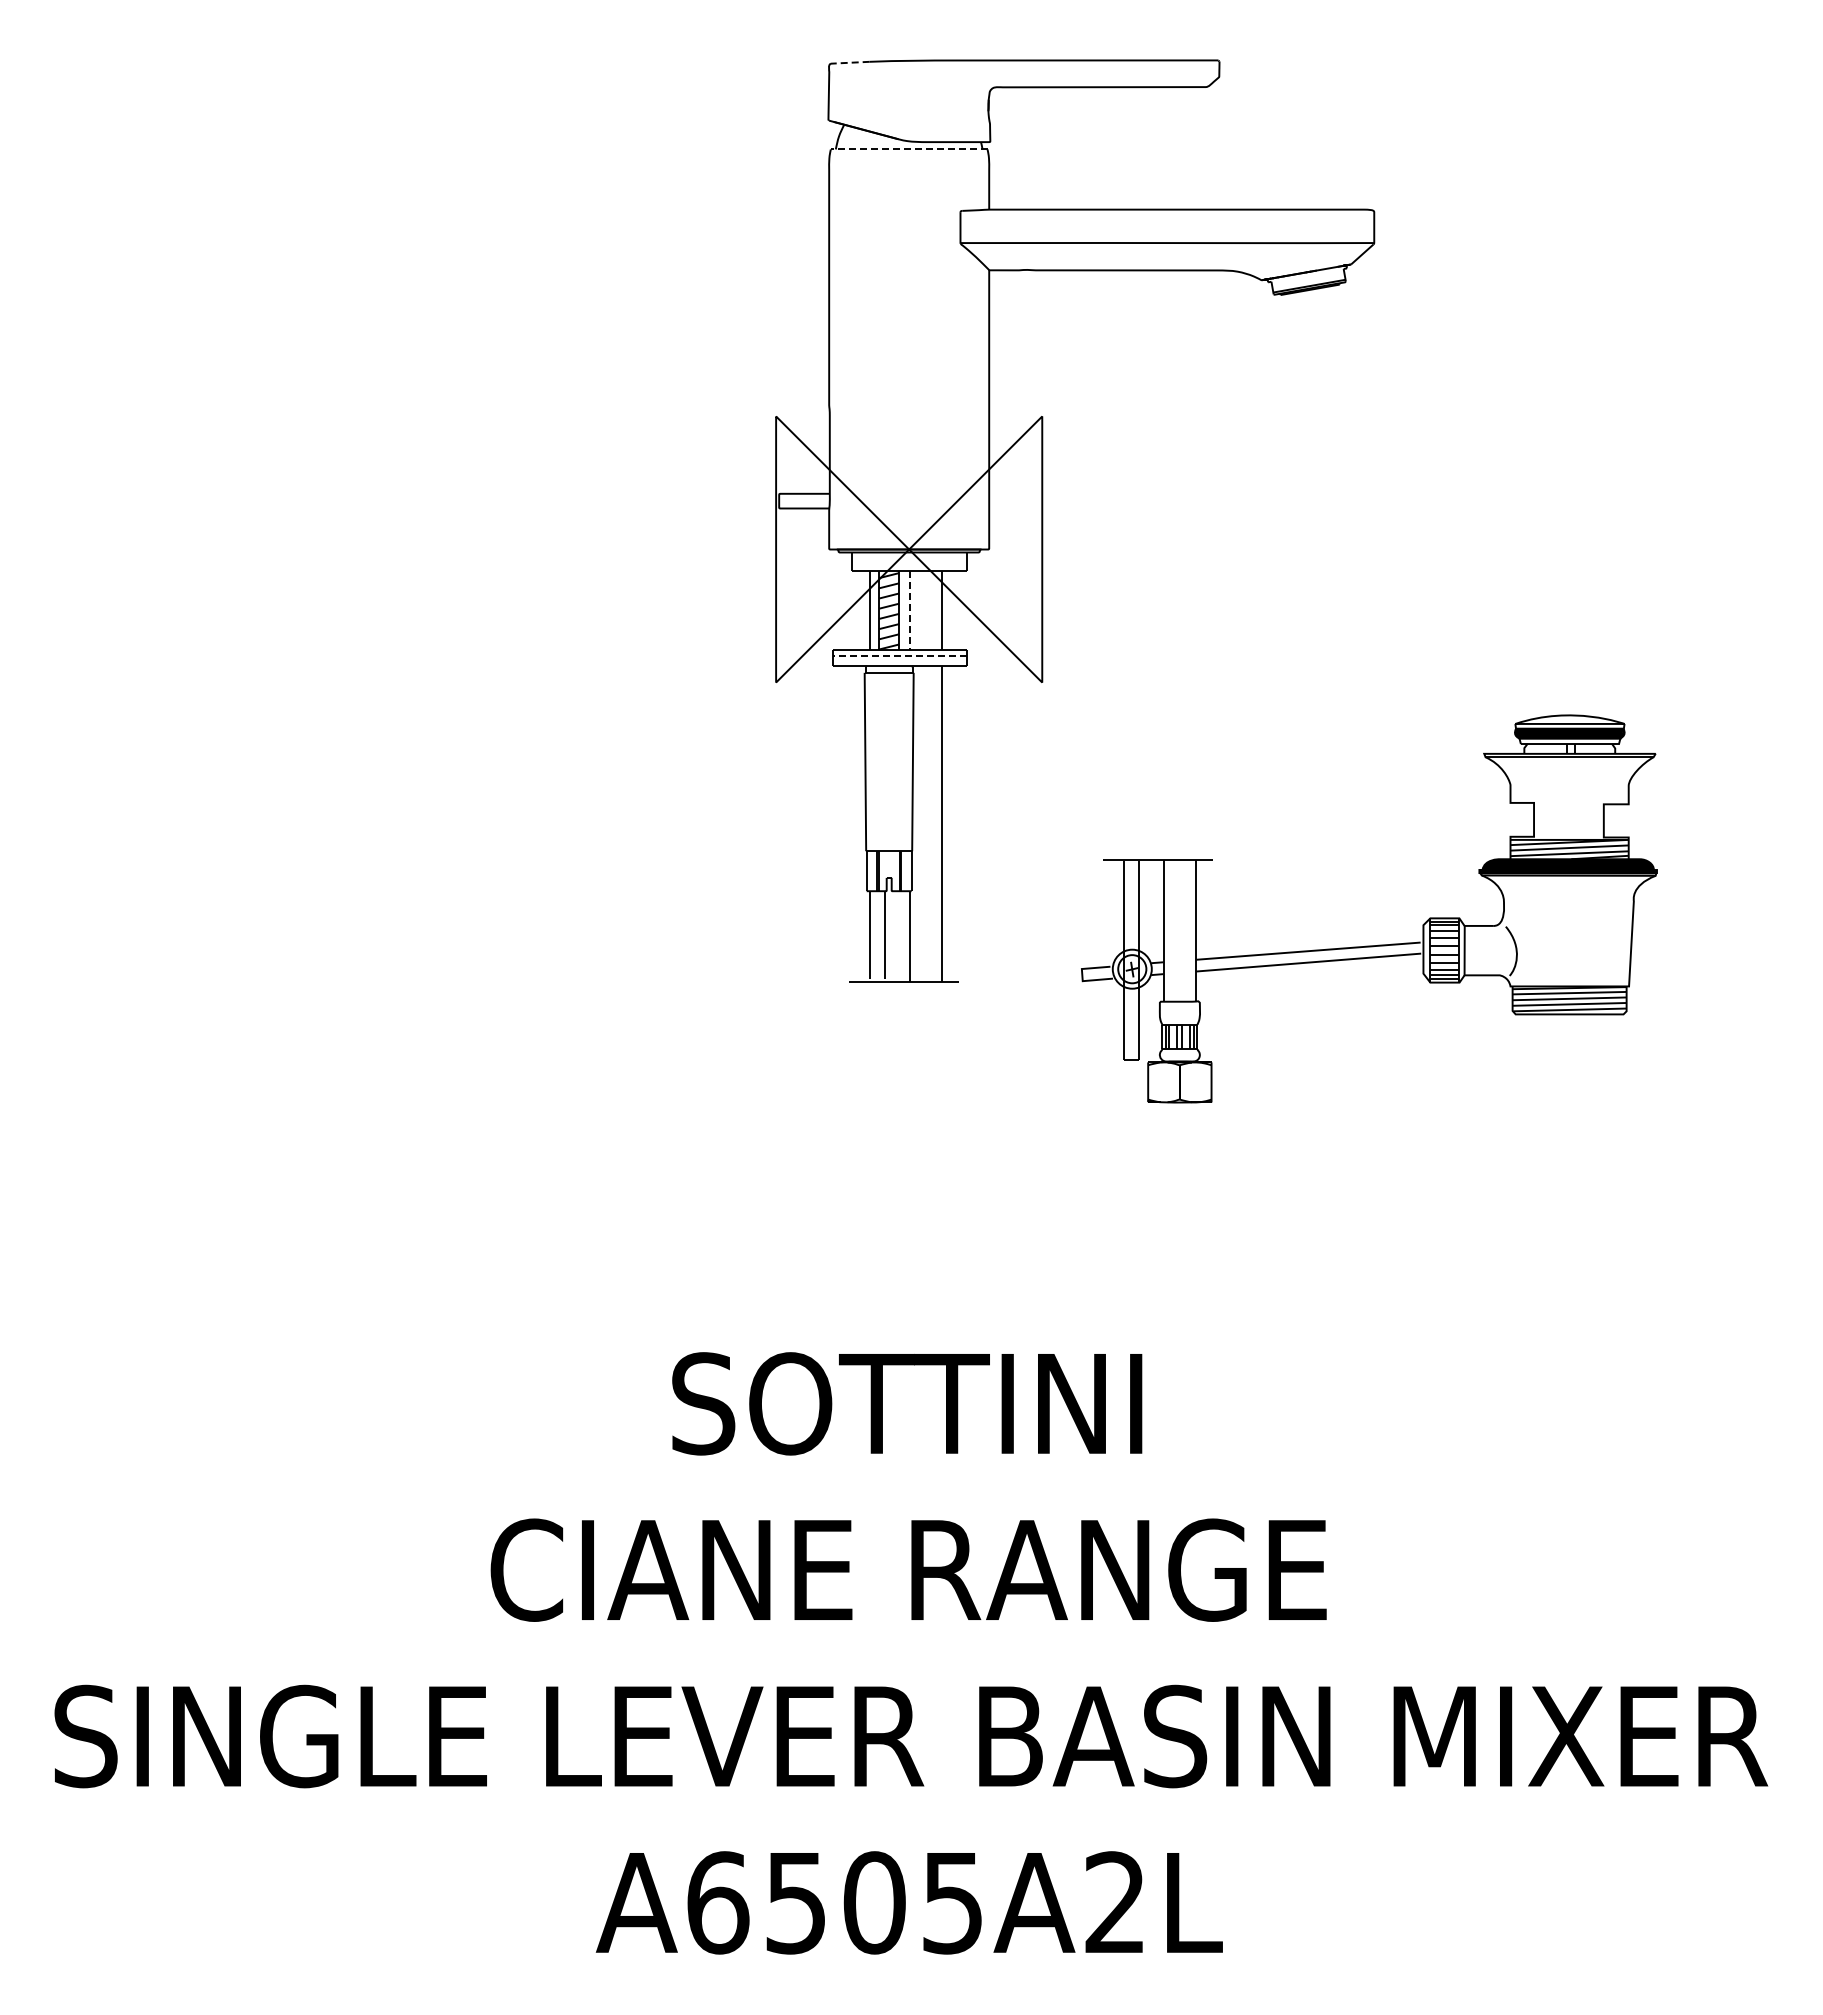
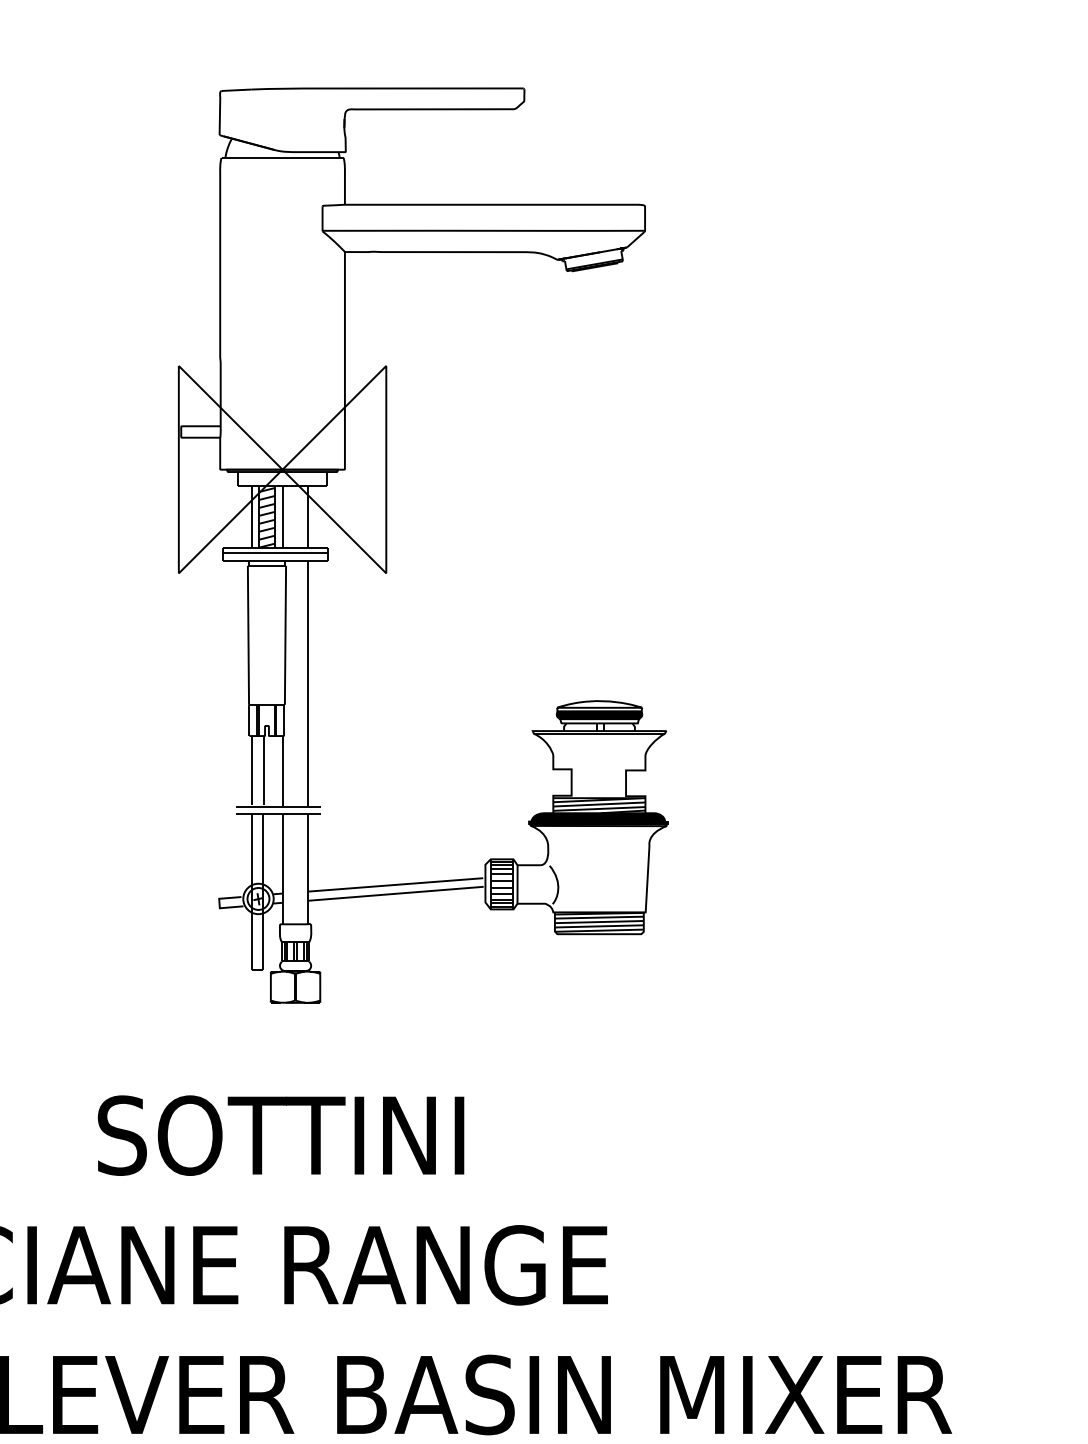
line: (849, 62) -> (236, 90), dashed -> solid
line: (908, 149) -> (282, 157), dashed -> solid
line: (909, 610) -> (282, 517), dashed -> solid
line: (900, 656) -> (275, 553), dashed -> solid
part: (1369, 945) -> (443, 880), moved

